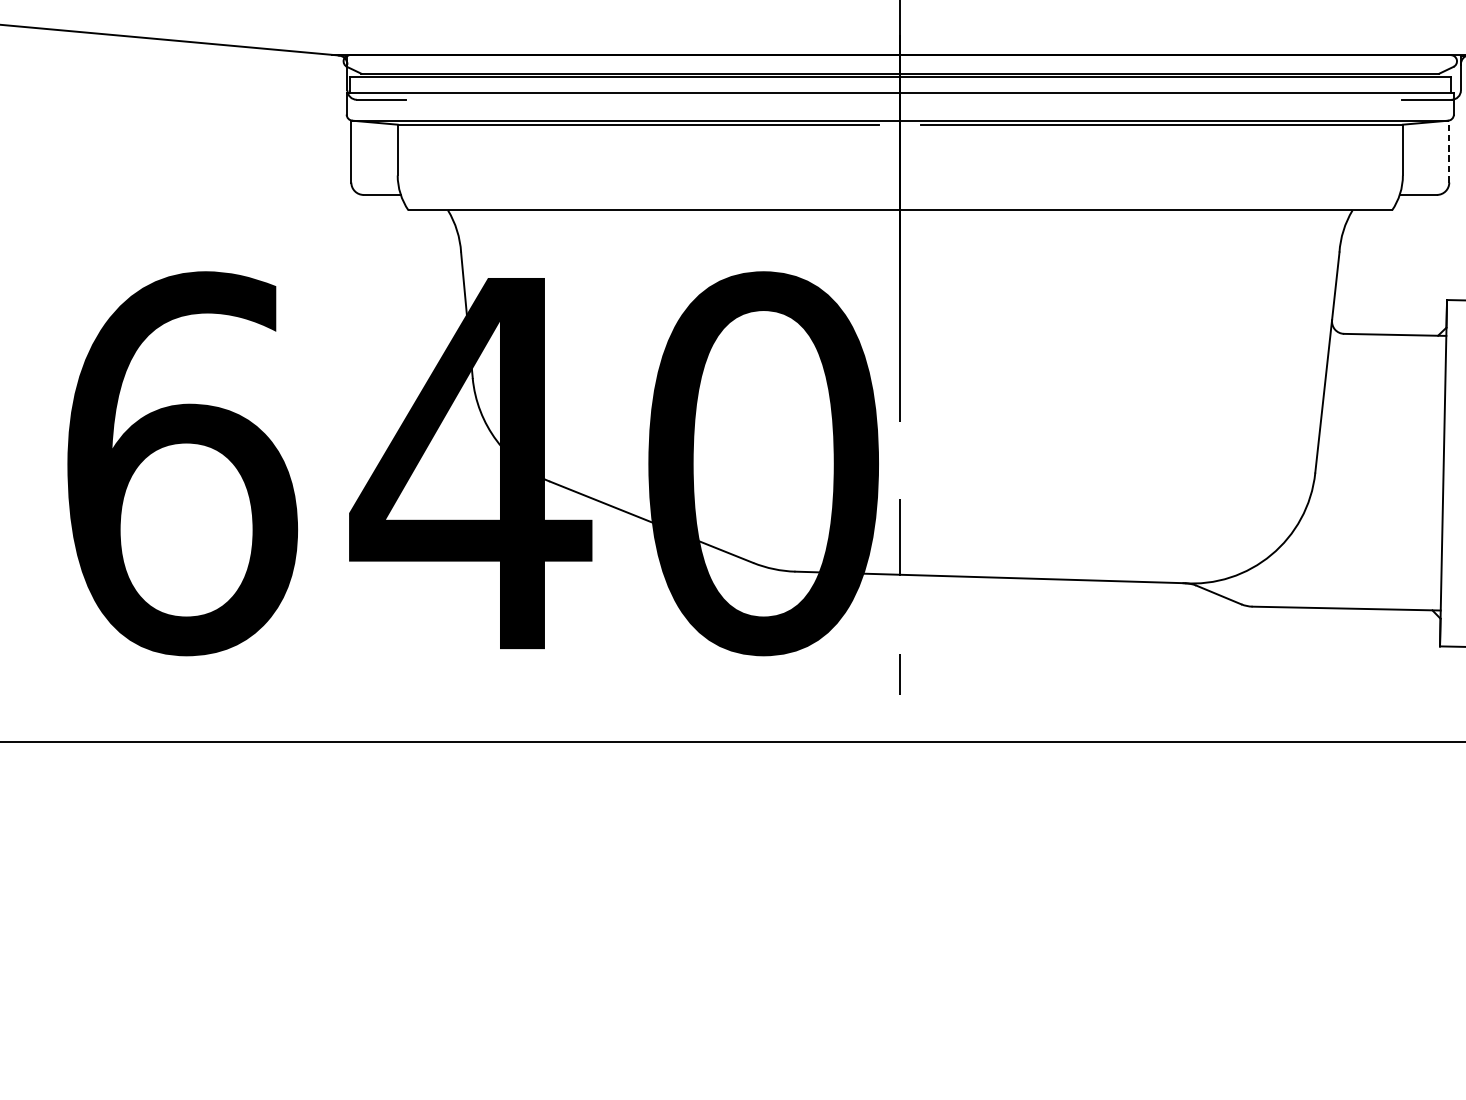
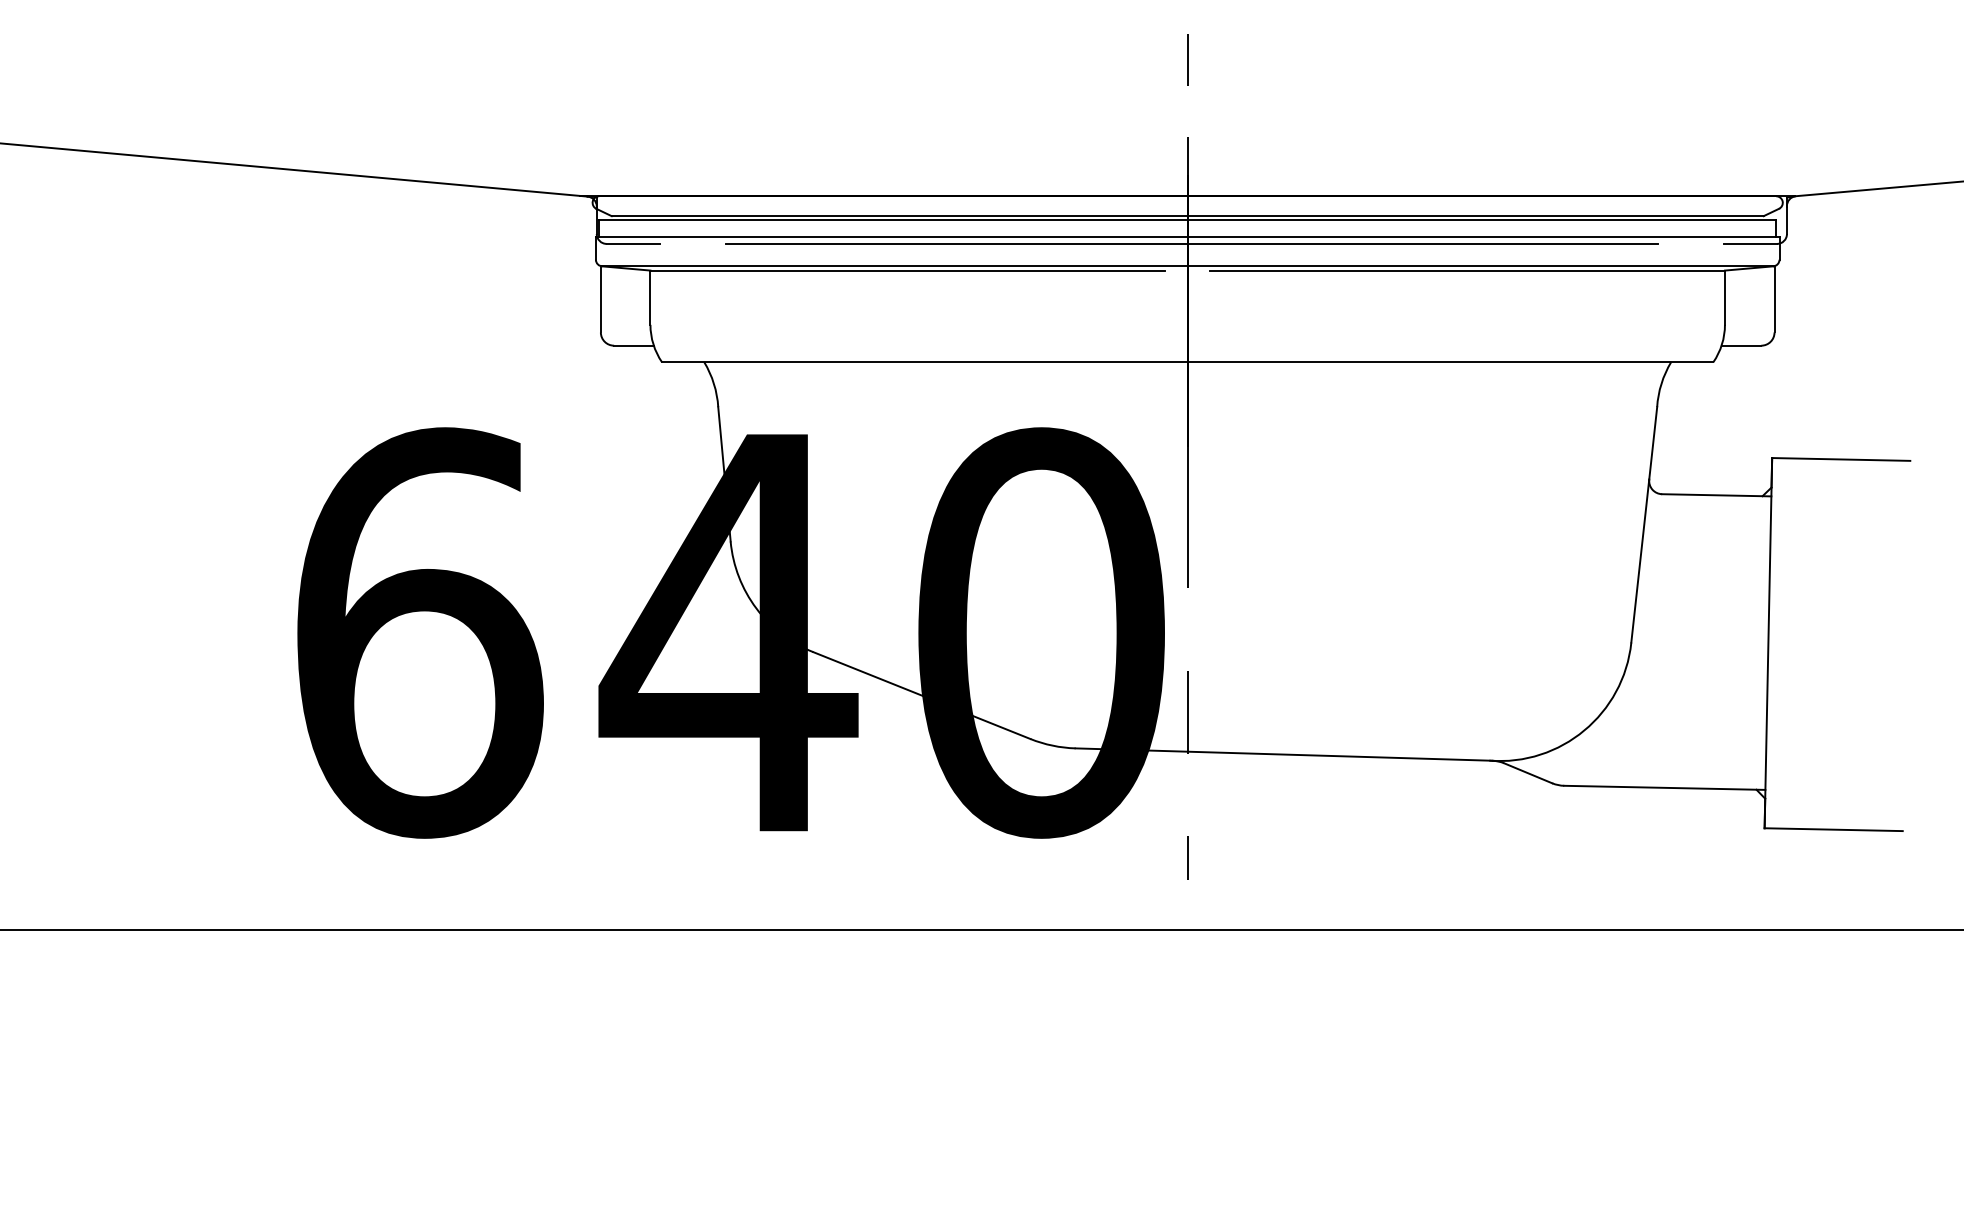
line: (903, 99) -> (1191, 243), added
line: (1449, 150) -> (1774, 298), dashed -> solid

